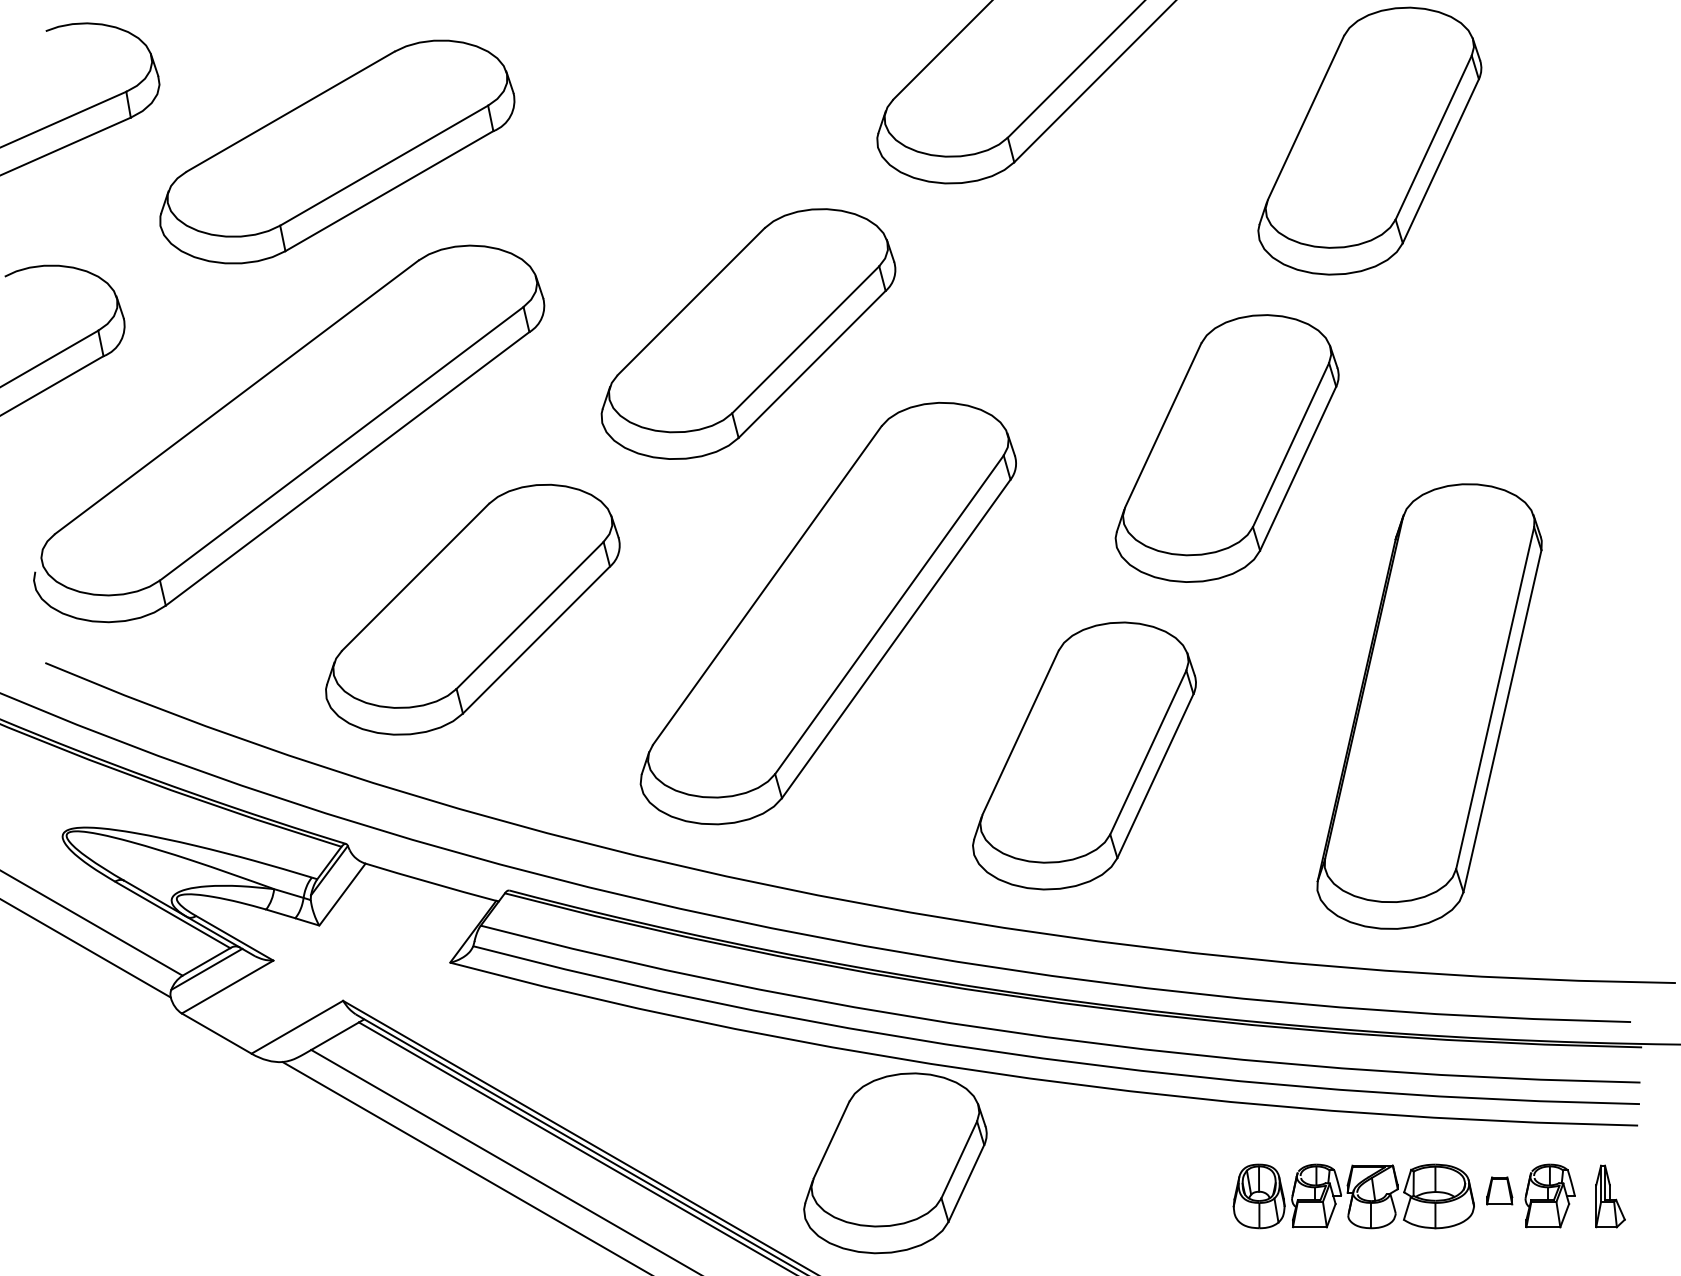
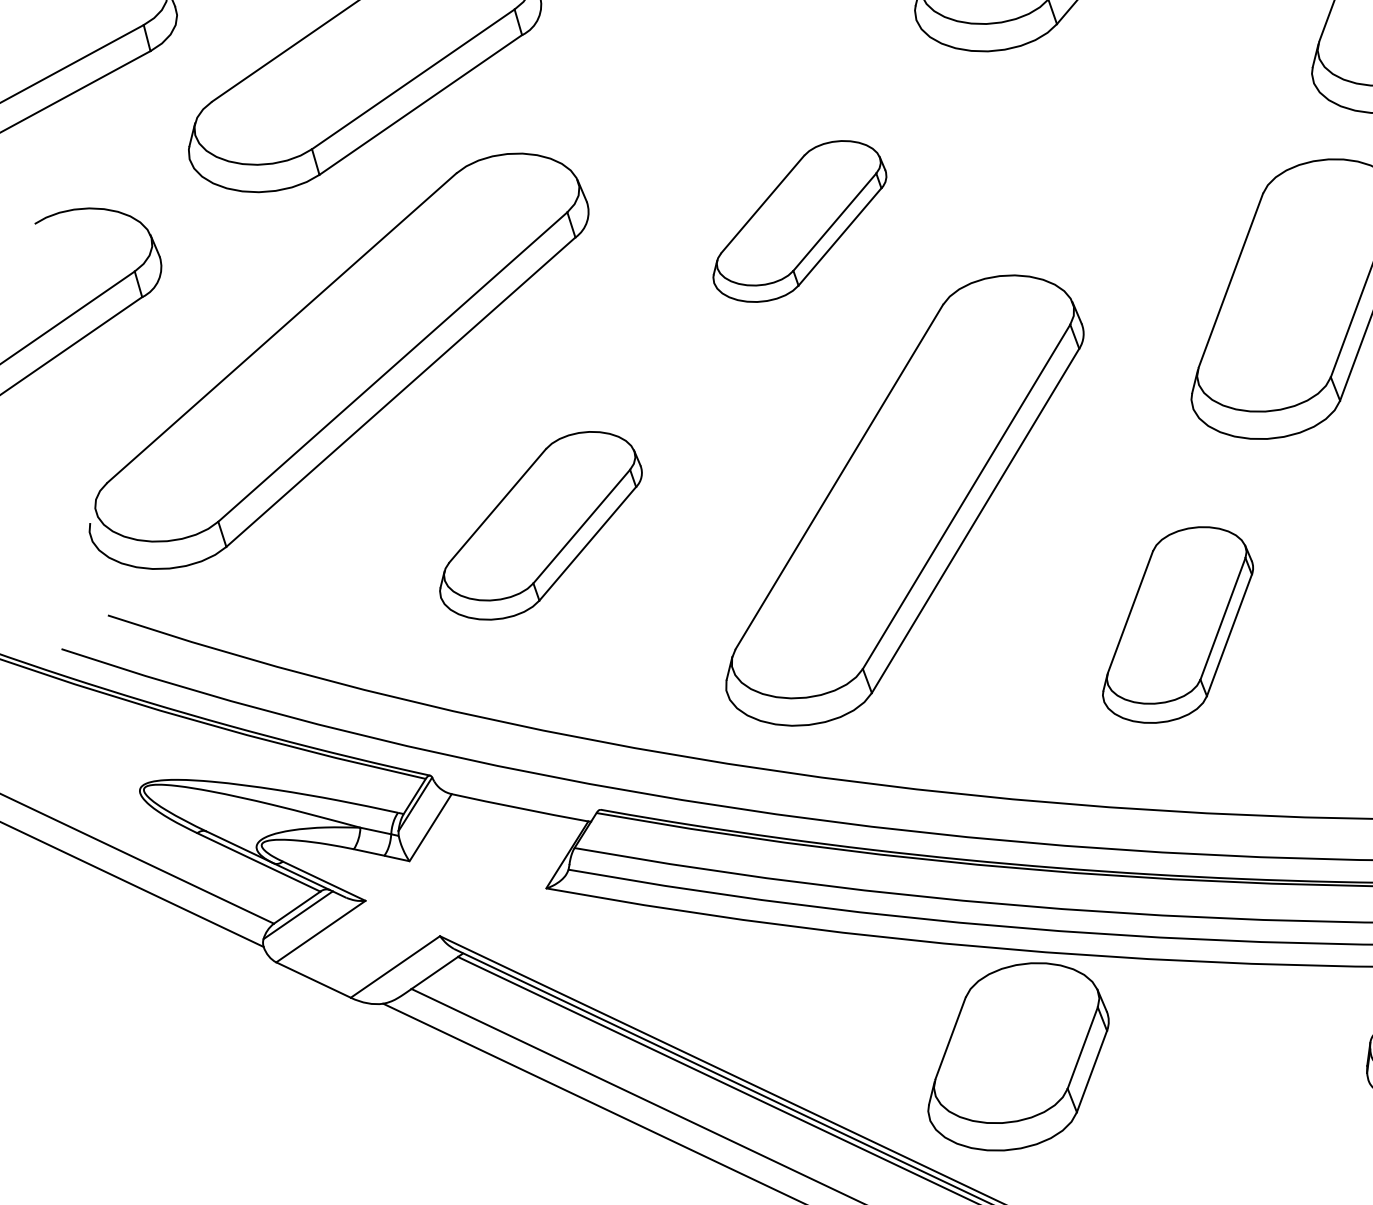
part: (748, 333) -> (799, 220), size x0.6
part: (472, 609) -> (540, 525), size x0.7
part: (1084, 755) -> (1177, 624), size x0.7

